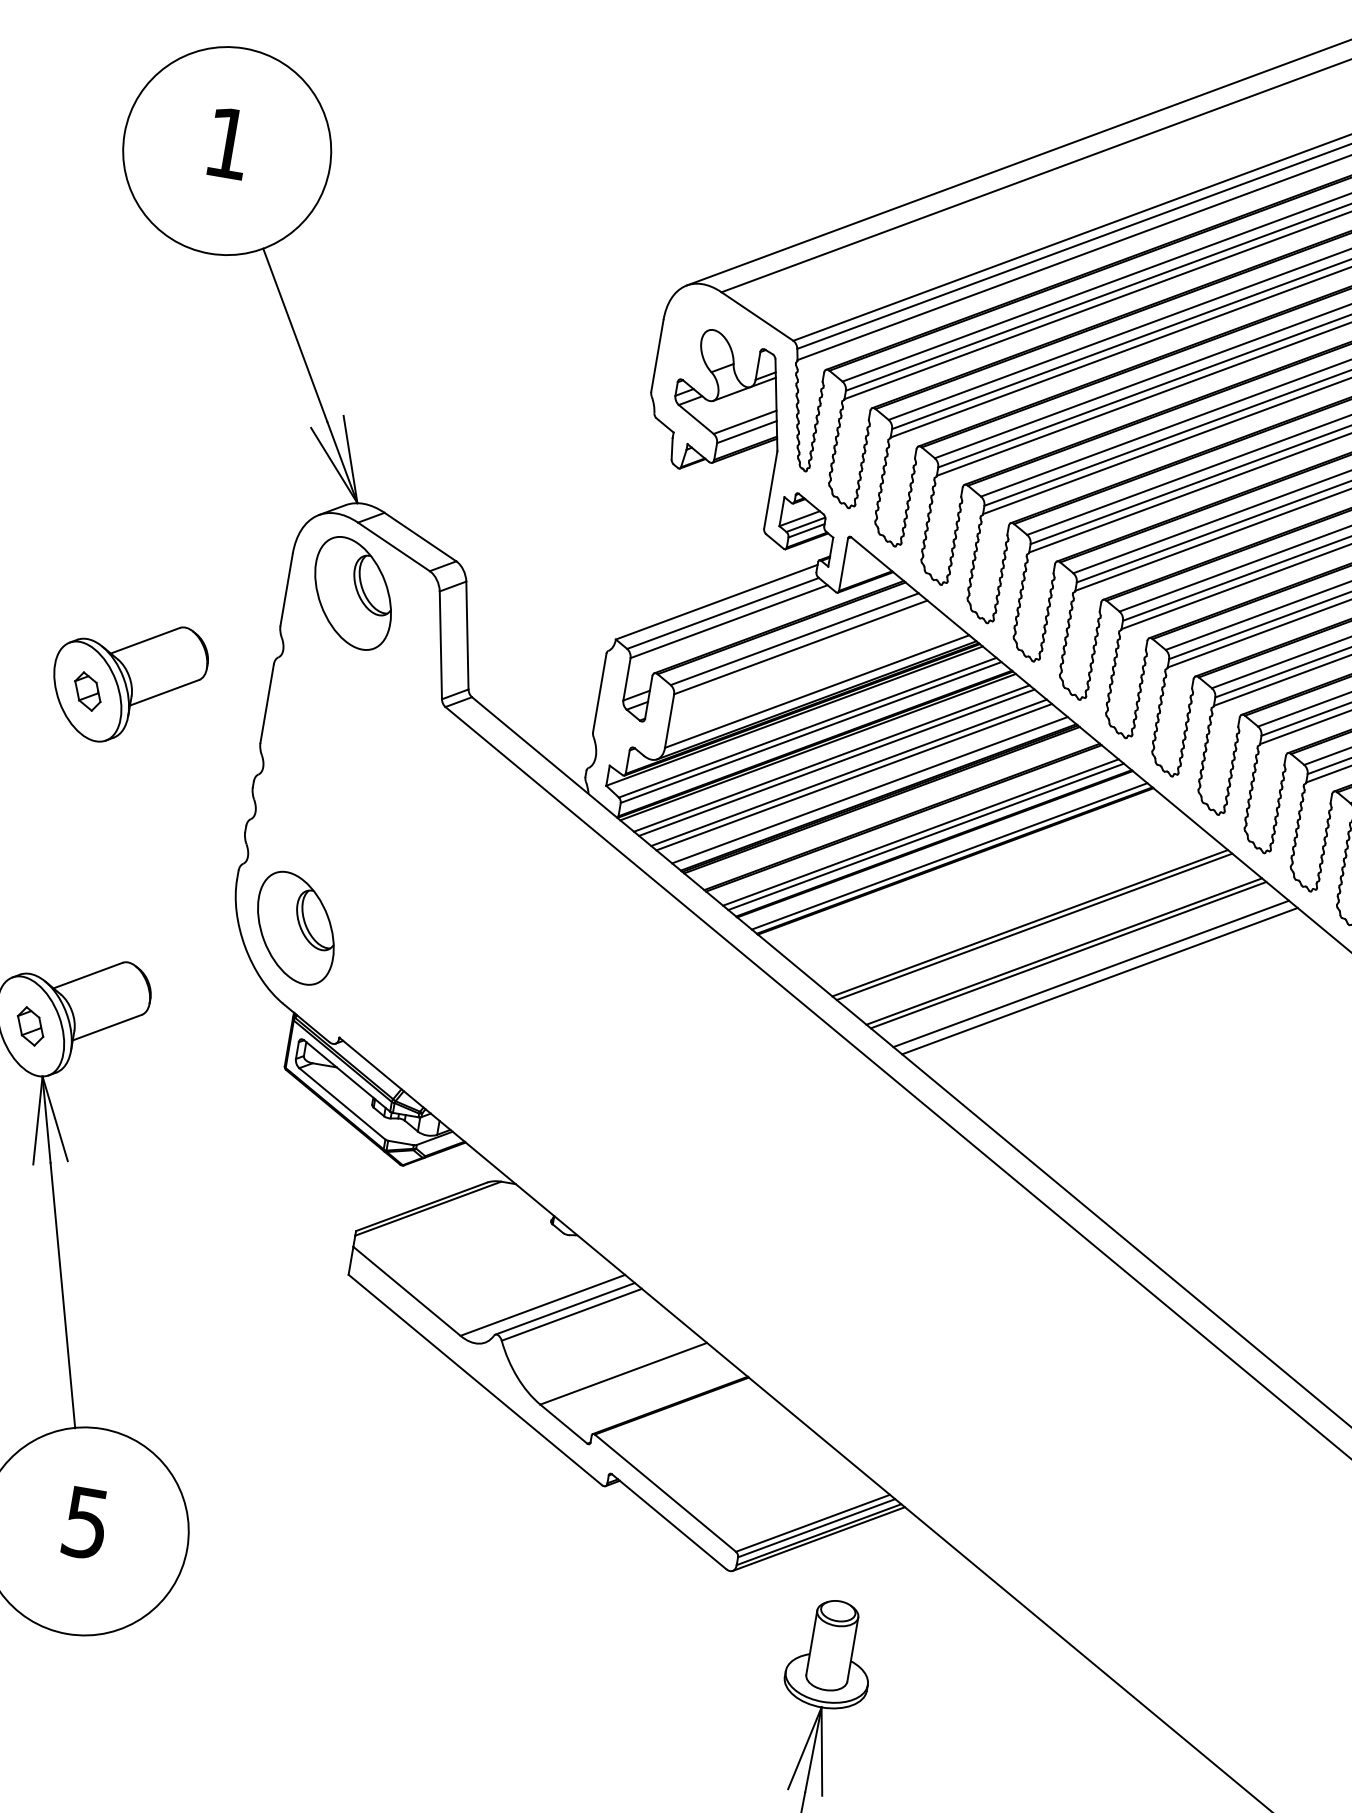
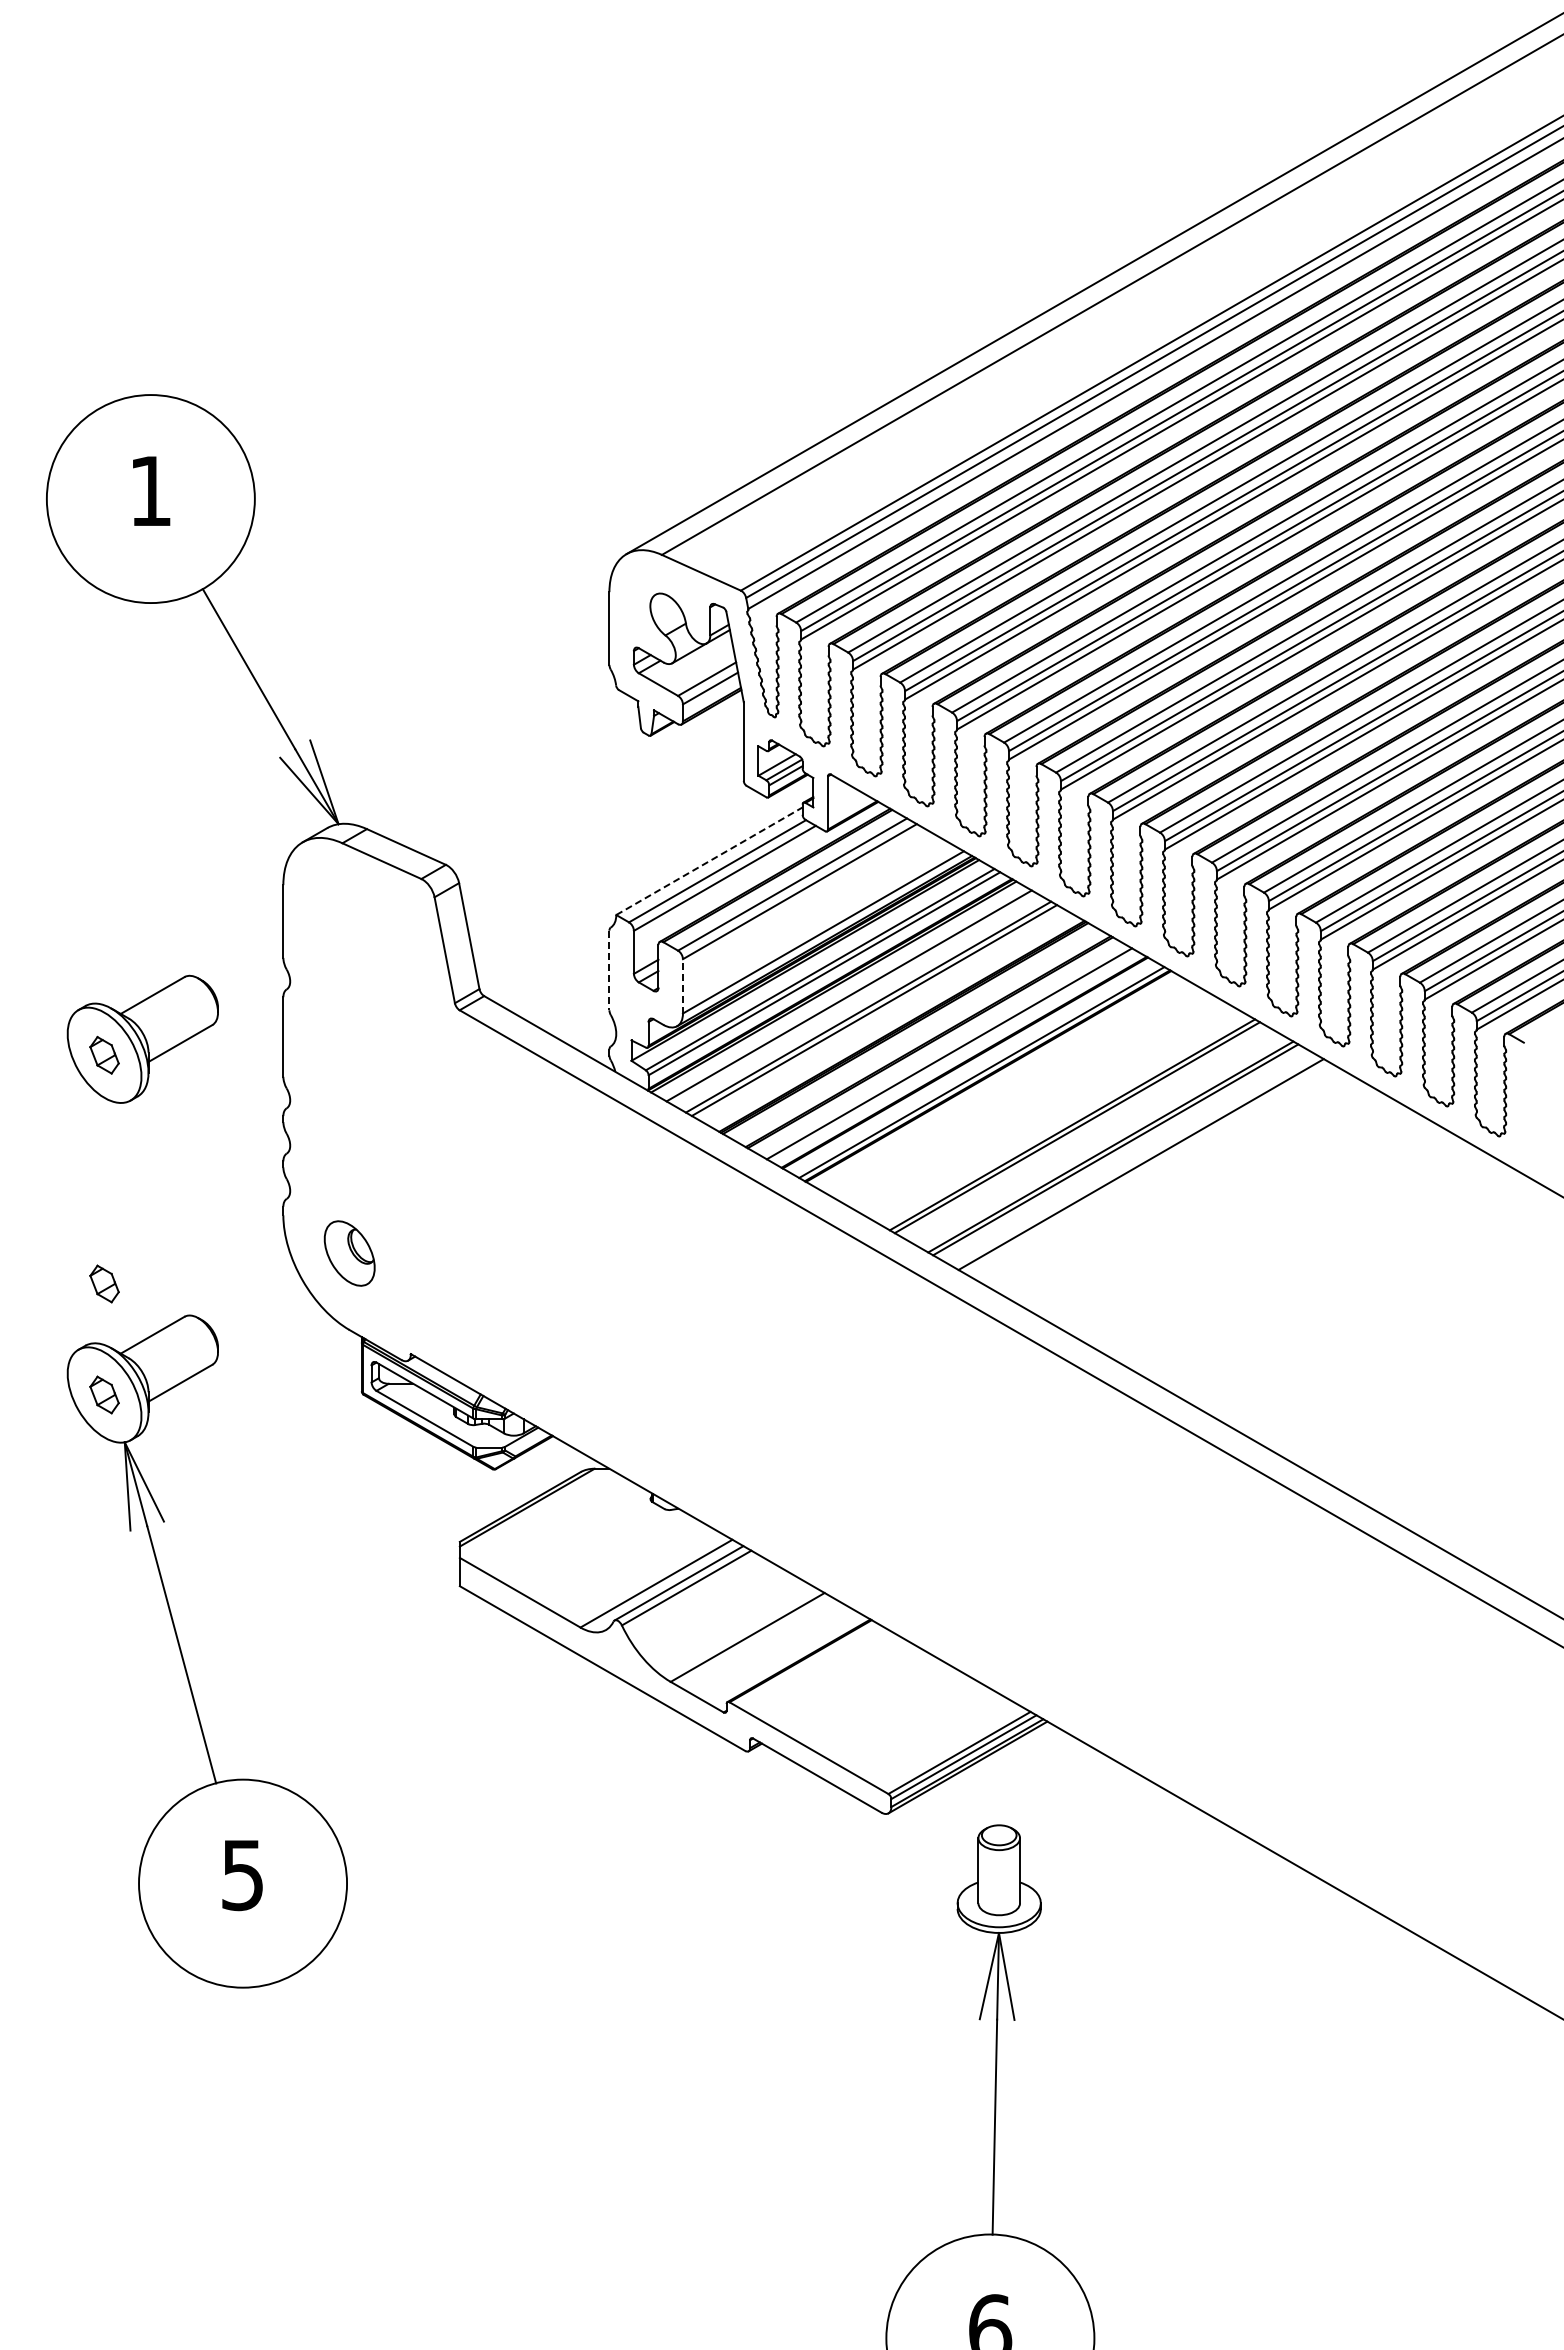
part: (353, 593) -> (349, 913), removed
line: (716, 602) -> (709, 861), solid -> dashed
line: (599, 693) -> (609, 970), solid -> dashed
line: (669, 720) -> (682, 985), solid -> dashed
line: (836, 761) -> (854, 998), removed
line: (869, 789) -> (891, 1020), removed
line: (925, 835) -> (954, 1056), removed
part: (49, 916) -> (104, 1283), added
part: (295, 928) -> (349, 1253), size x0.6
line: (1099, 980) -> (1150, 1169), removed

